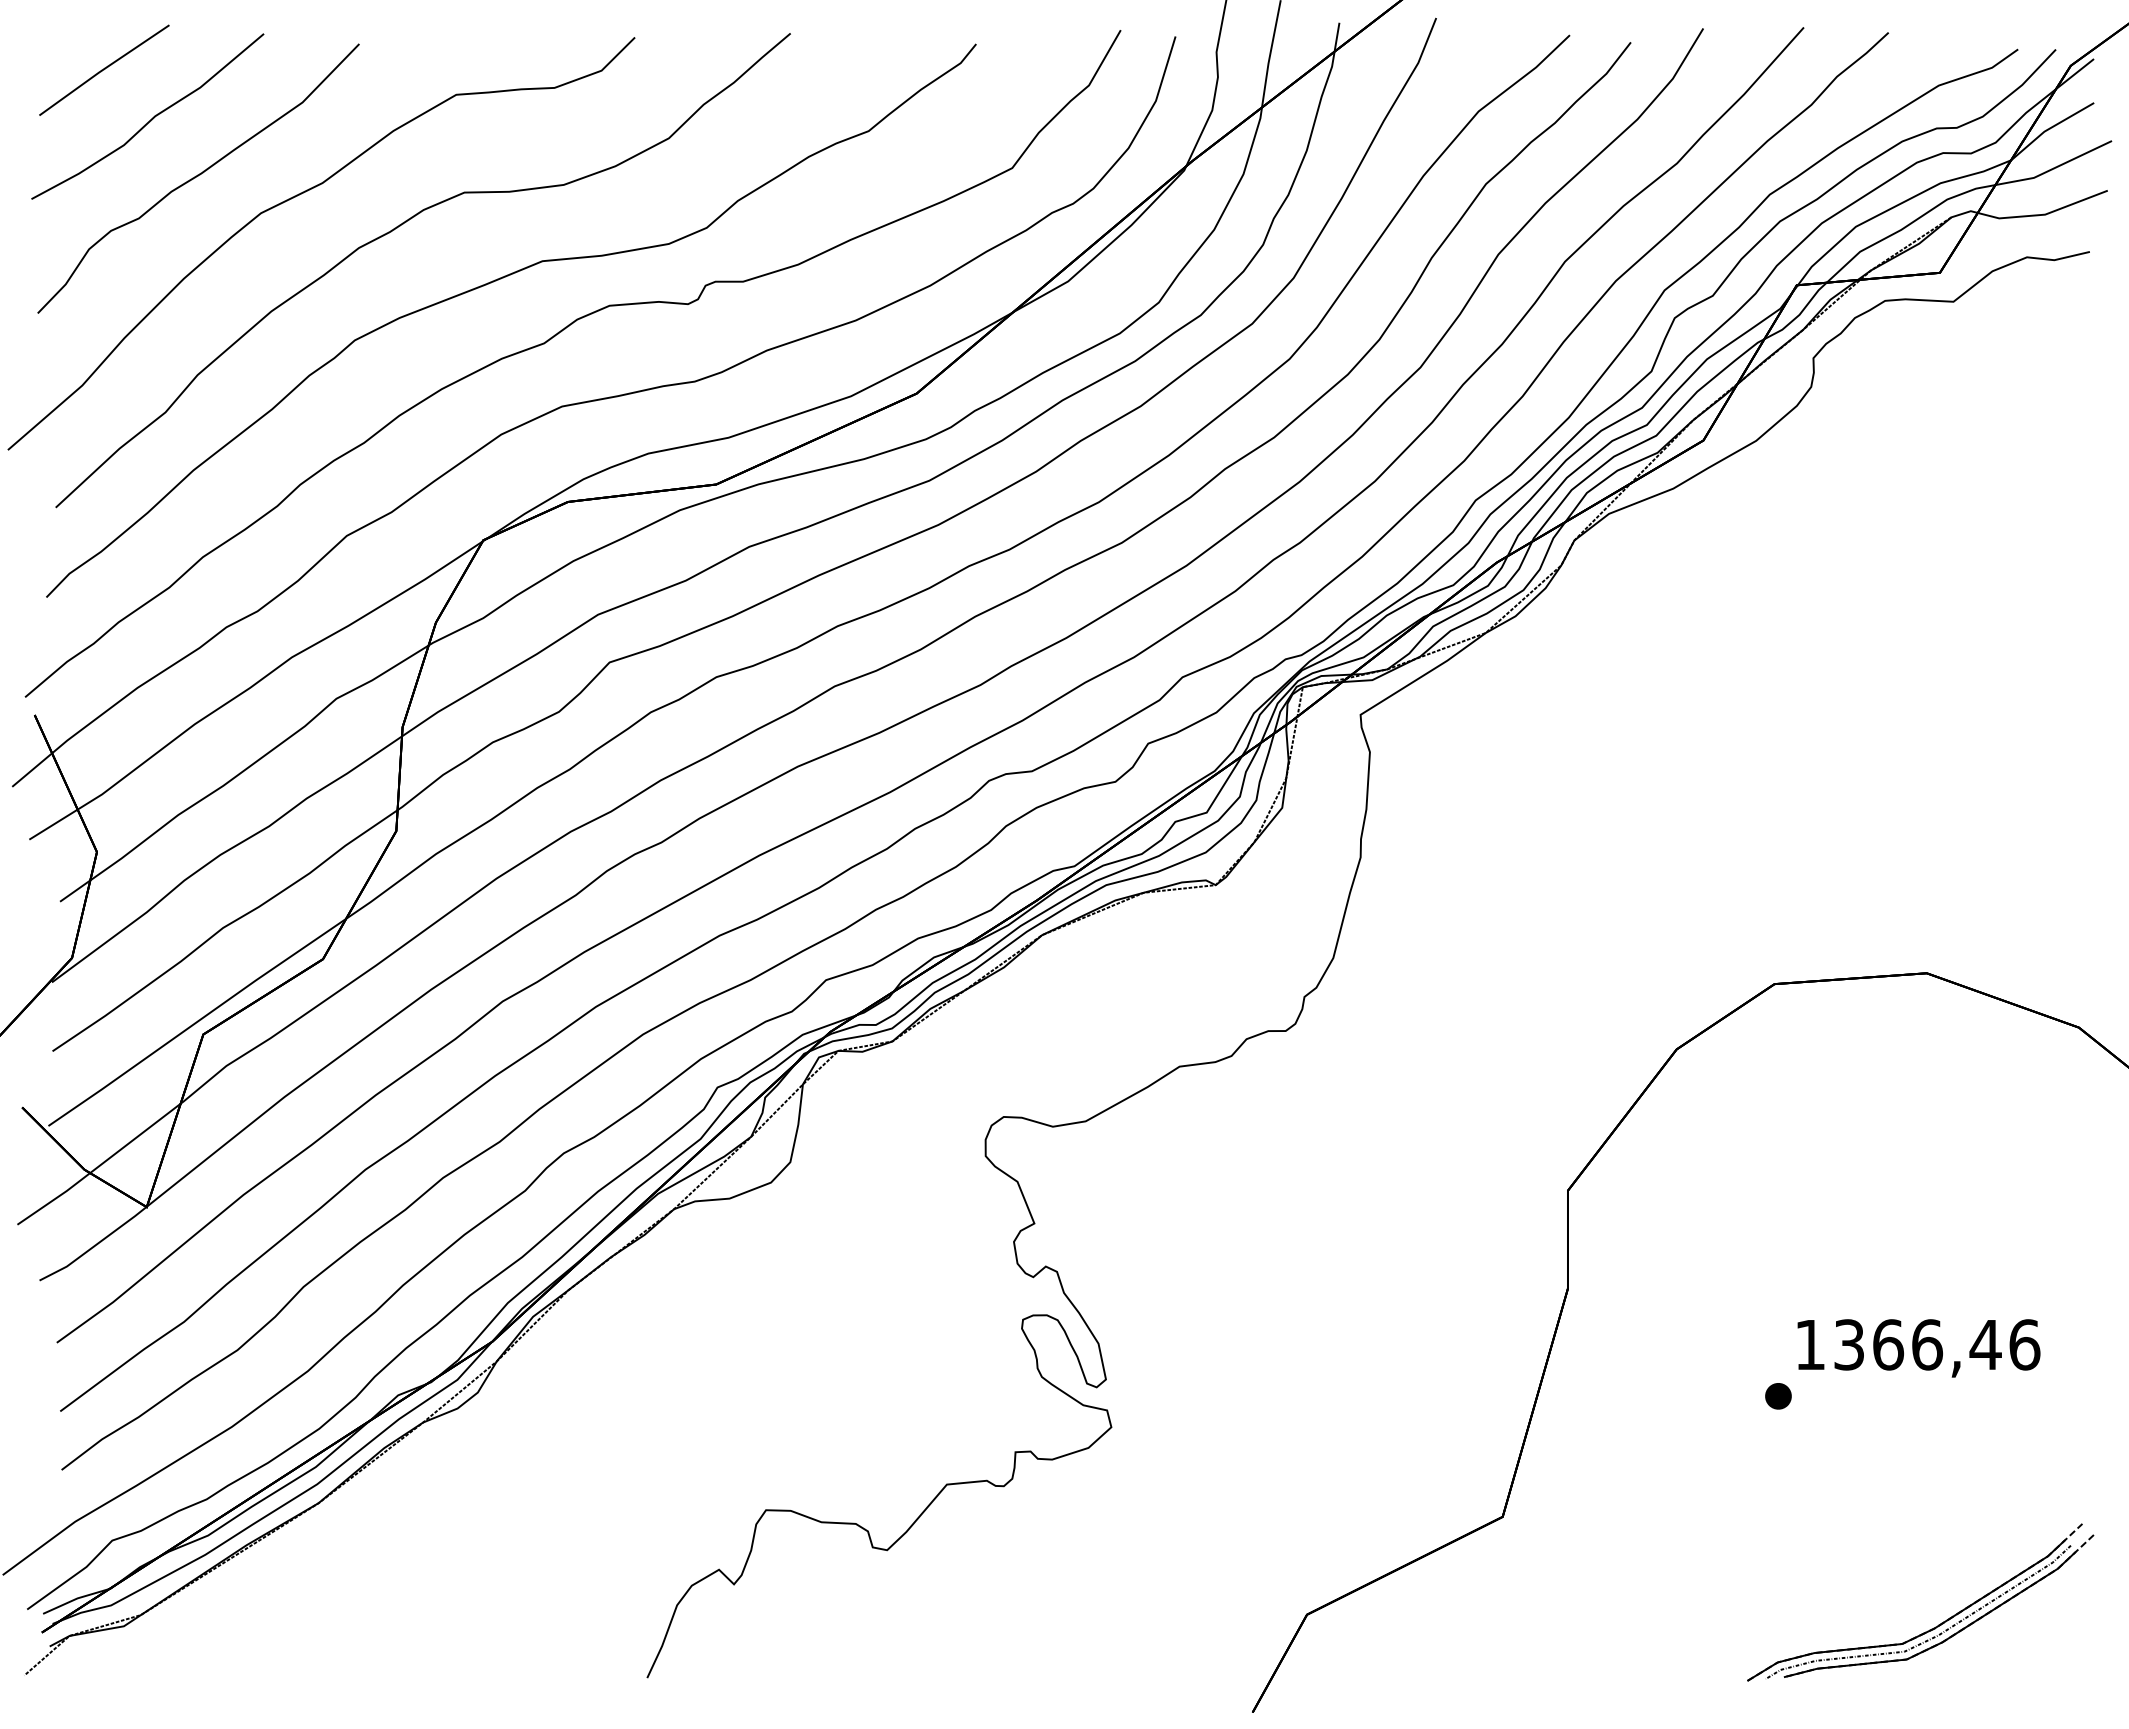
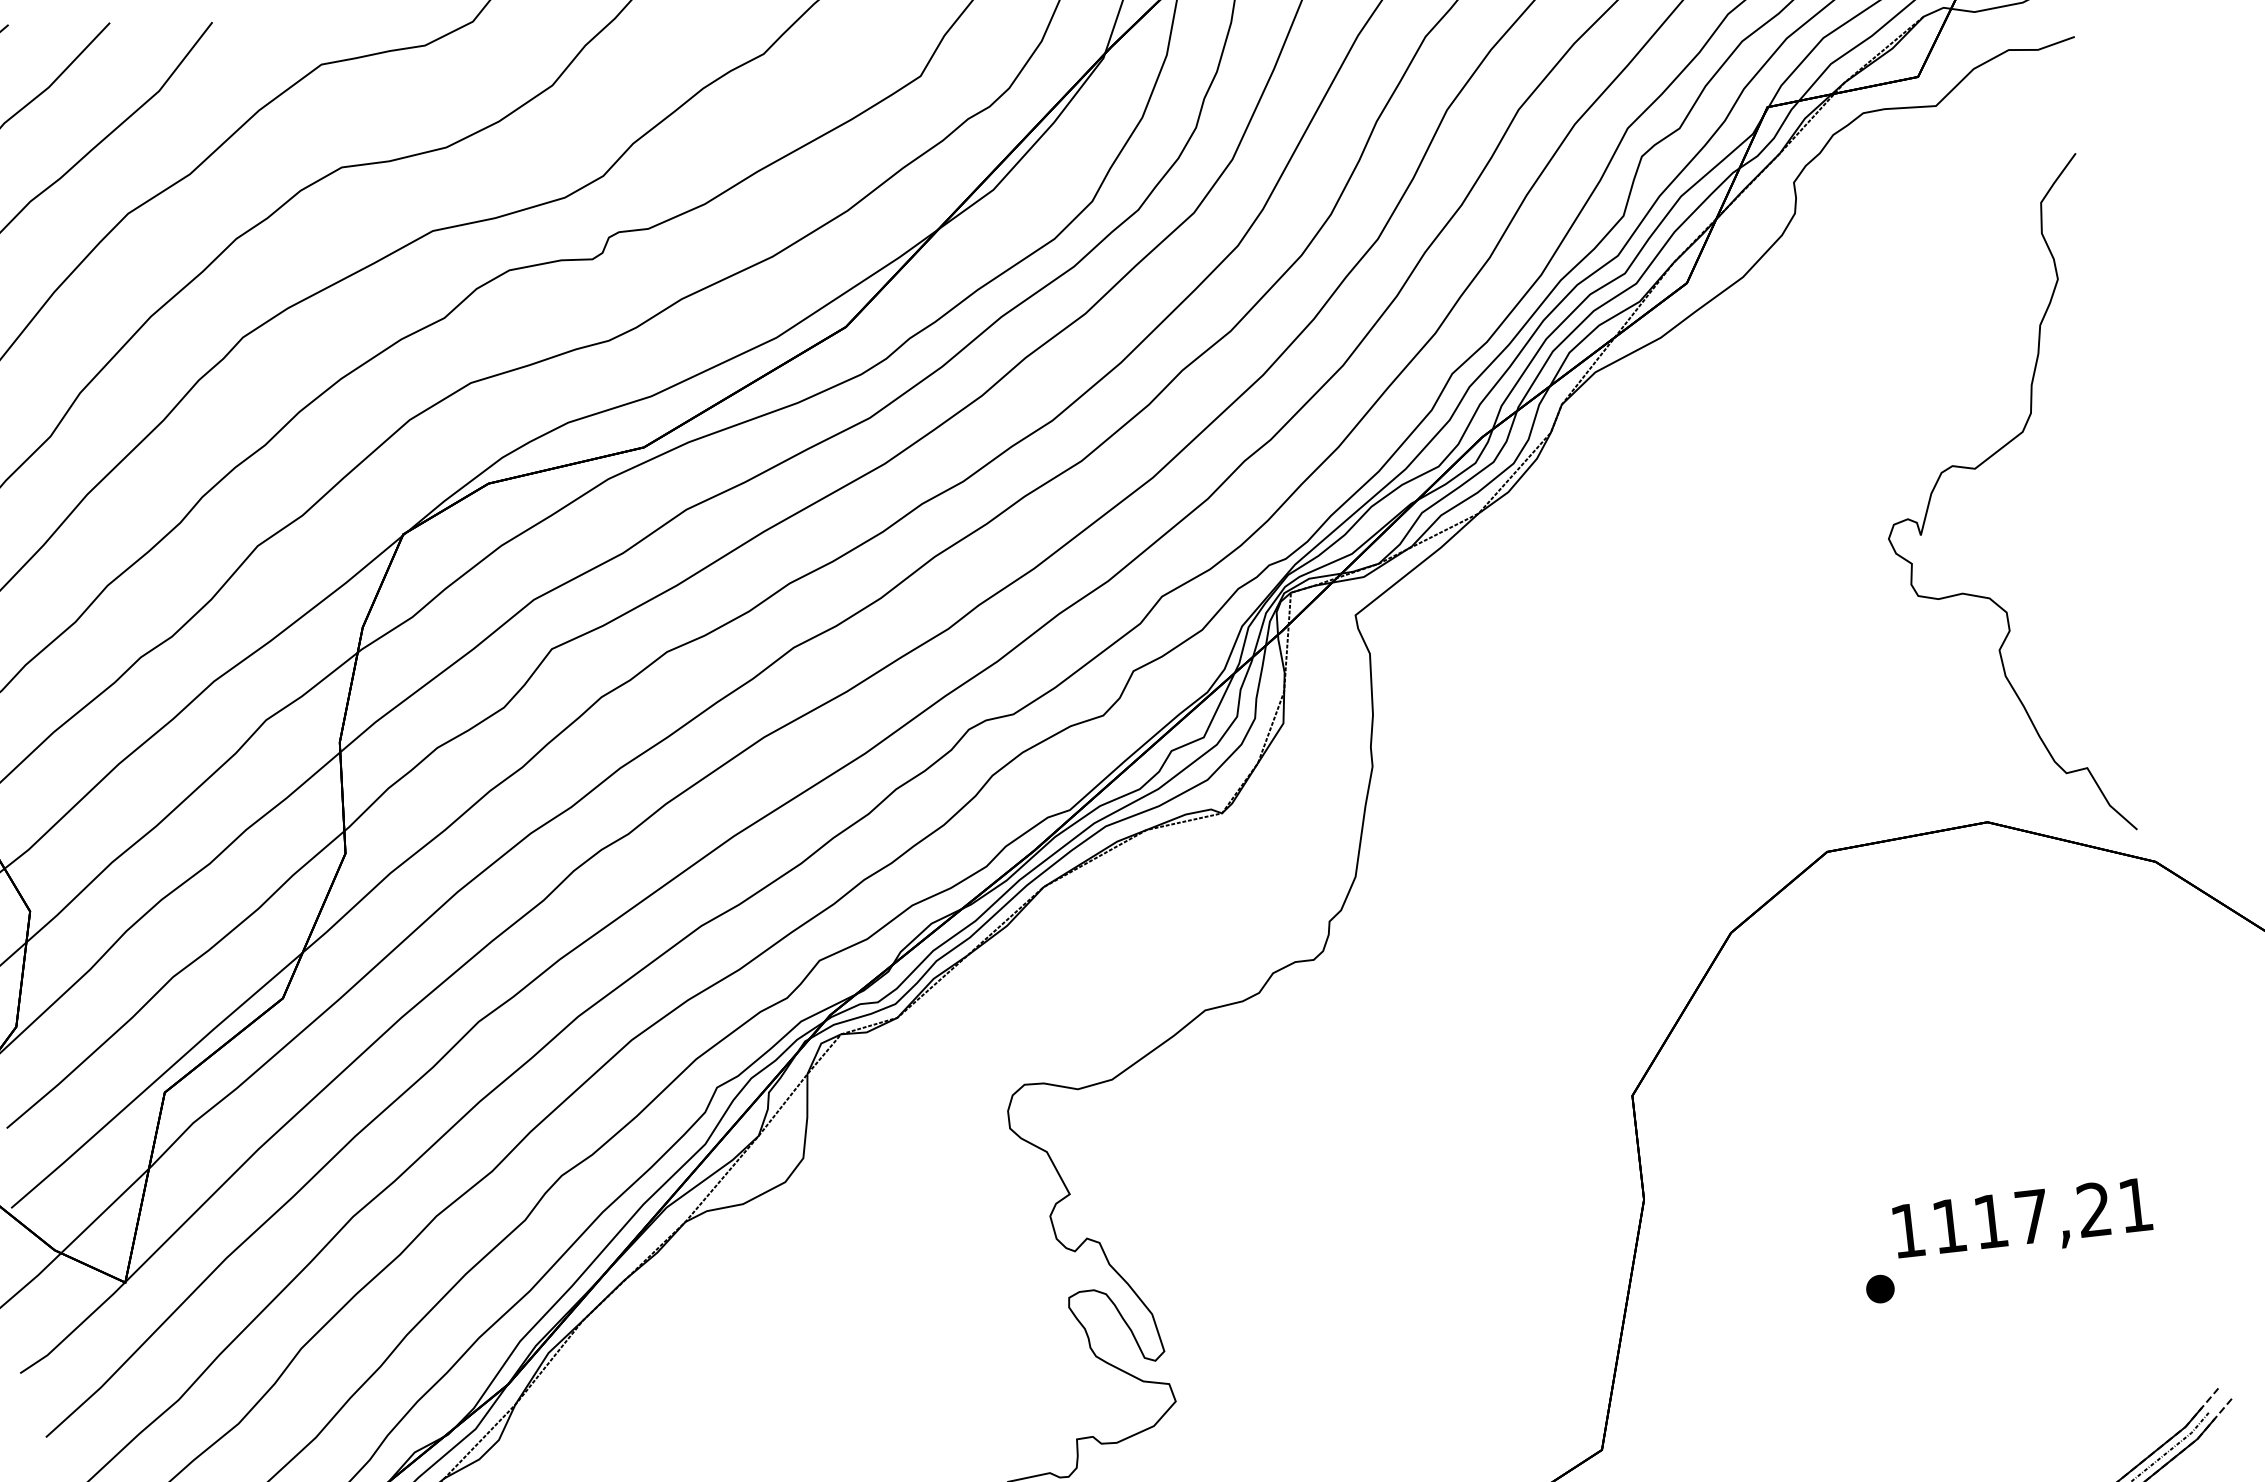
curve: (1953, 643) -> (1976, 468), added
text: (1937, 1344) -> (2043, 1215), 1366,46 -> 1117,21

